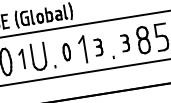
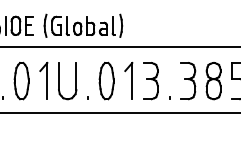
part: (125, 43) -> (188, 81), size x1.67
part: (98, 47) -> (150, 81), size x1.67
part: (66, 51) -> (106, 80), size x1.67
part: (21, 59) -> (43, 80), size x1.43

